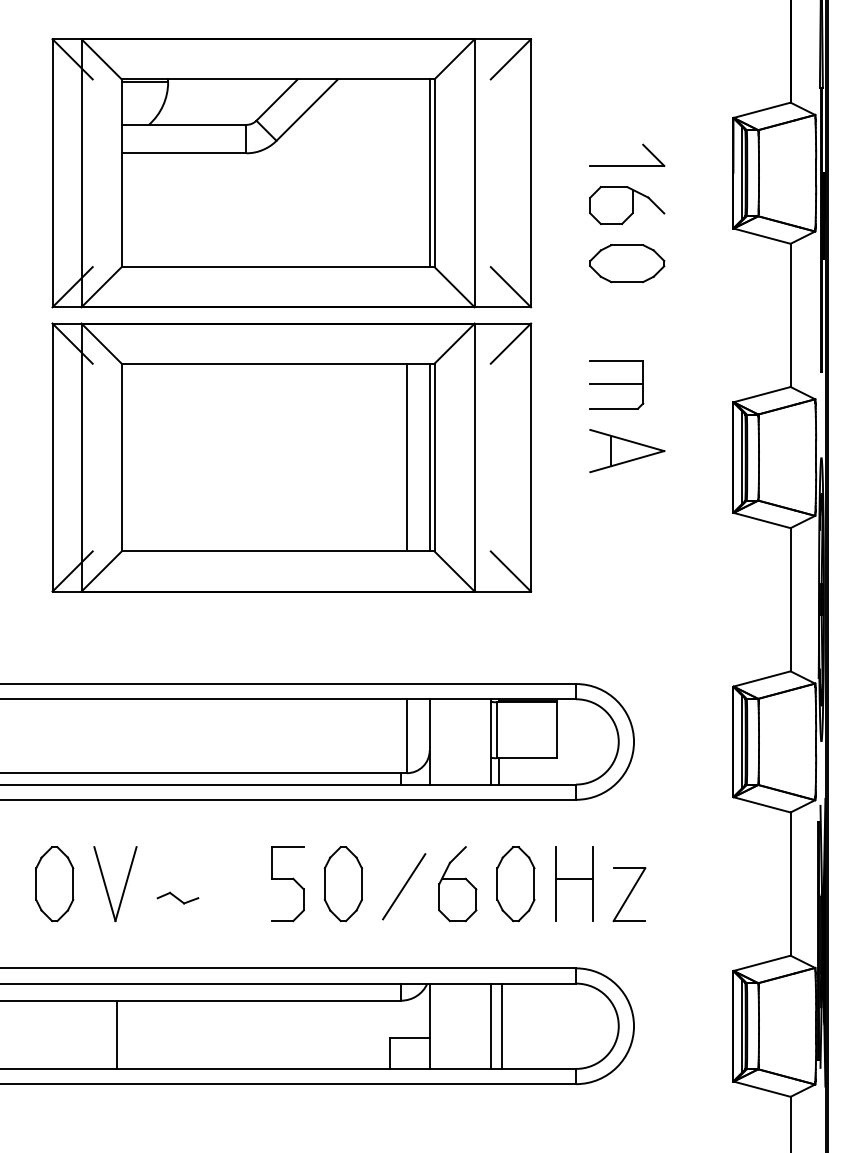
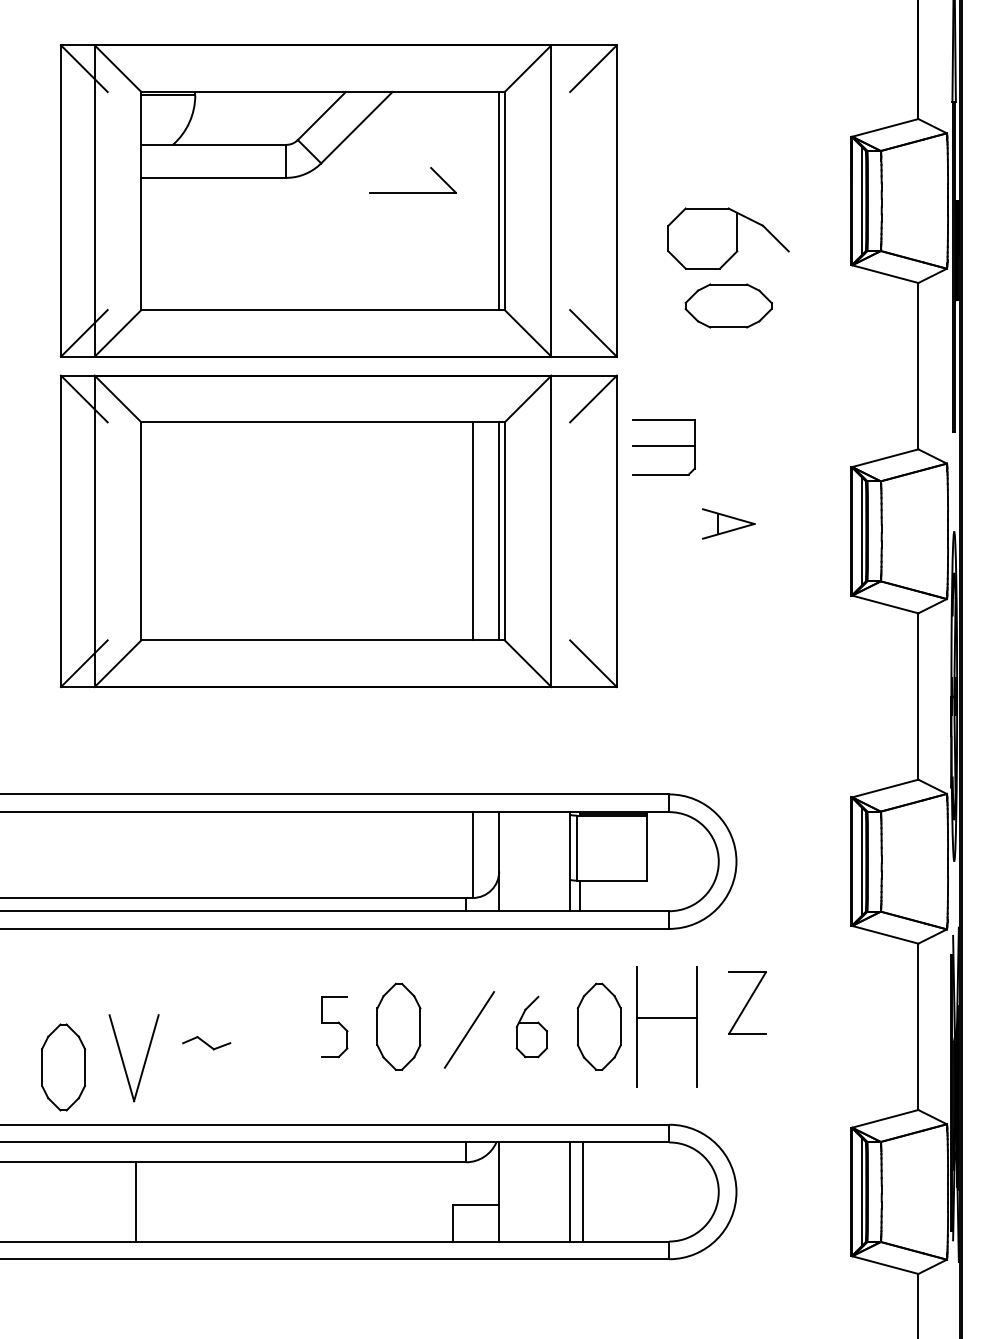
part: (627, 165) -> (412, 192), moved
part: (627, 205) -> (728, 238), size x1.4
part: (616, 384) -> (663, 446), moved
part: (627, 451) -> (728, 524), size x0.6
part: (574, 883) -> (667, 1026), size x1.4
part: (54, 884) -> (63, 1067), moved
part: (287, 884) -> (333, 1027), size x0.7
part: (457, 884) -> (531, 1027), size x0.7
part: (107, 888) -> (124, 1063), moved
part: (629, 894) -> (747, 1002), moved

